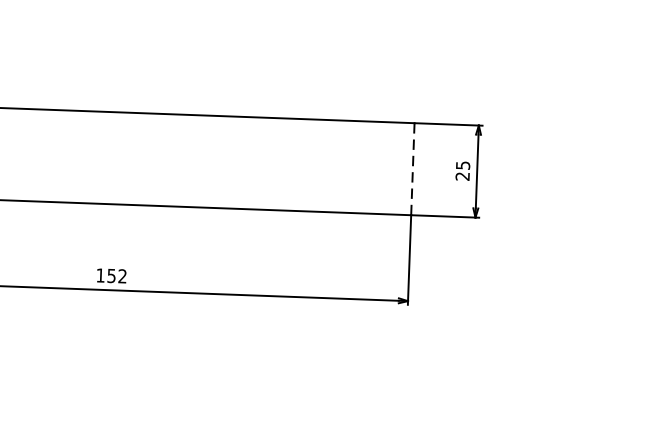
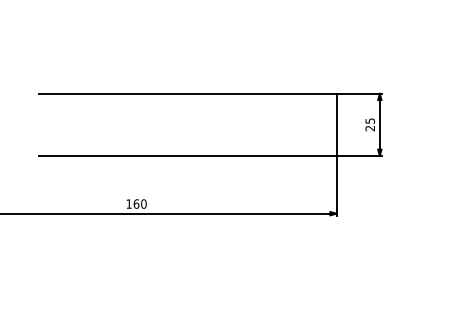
line: (412, 168) -> (336, 124), dashed -> solid
text: (116, 275) -> (139, 203), 152 -> 160

